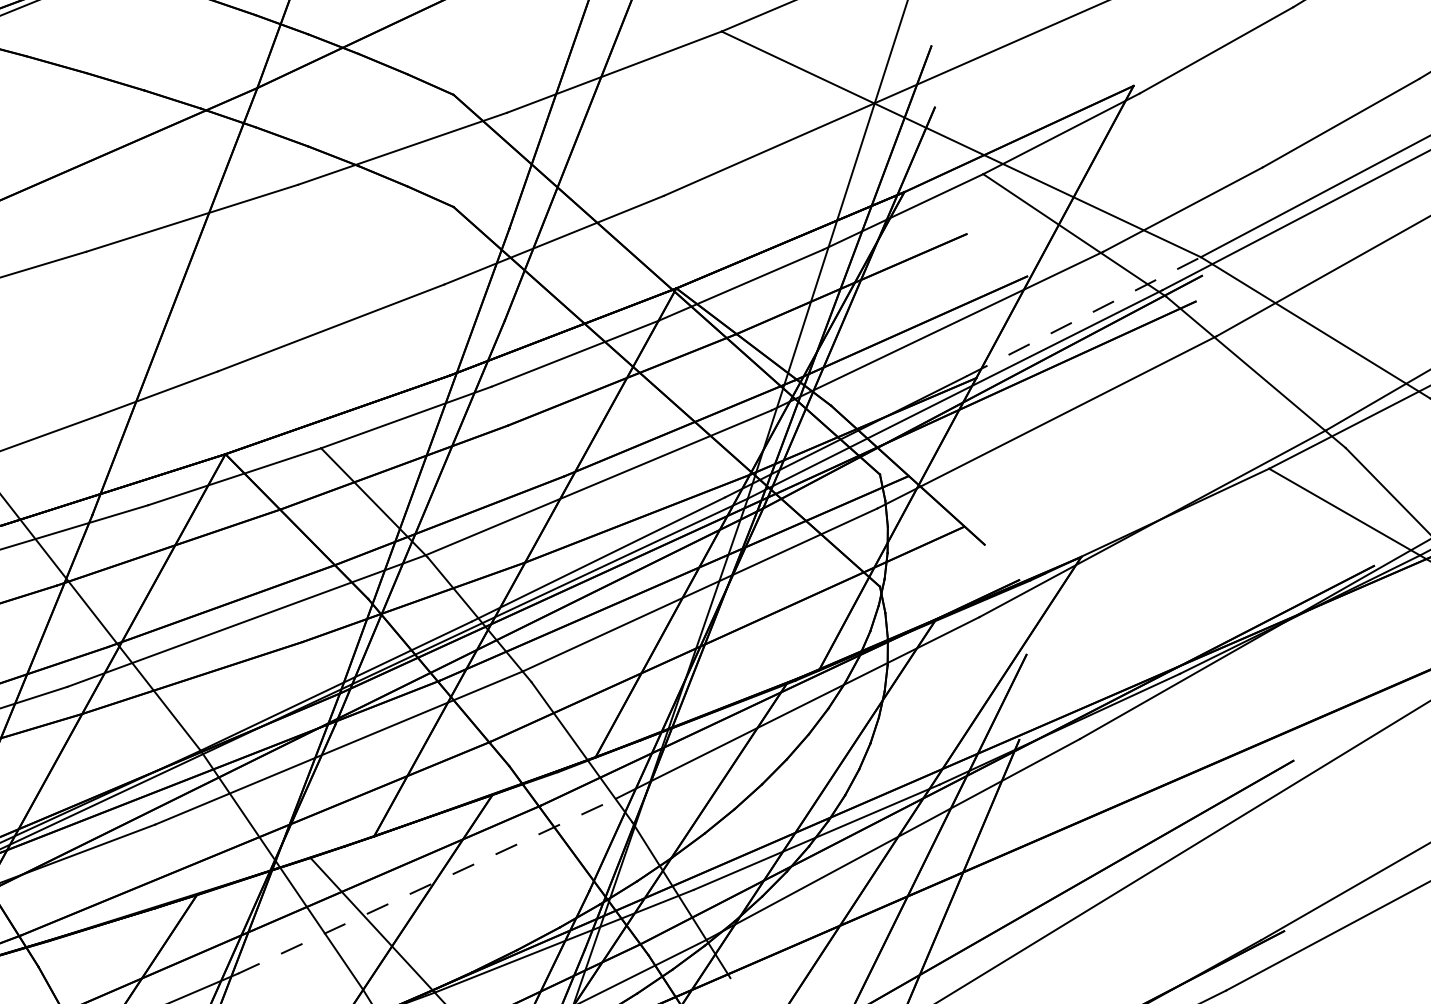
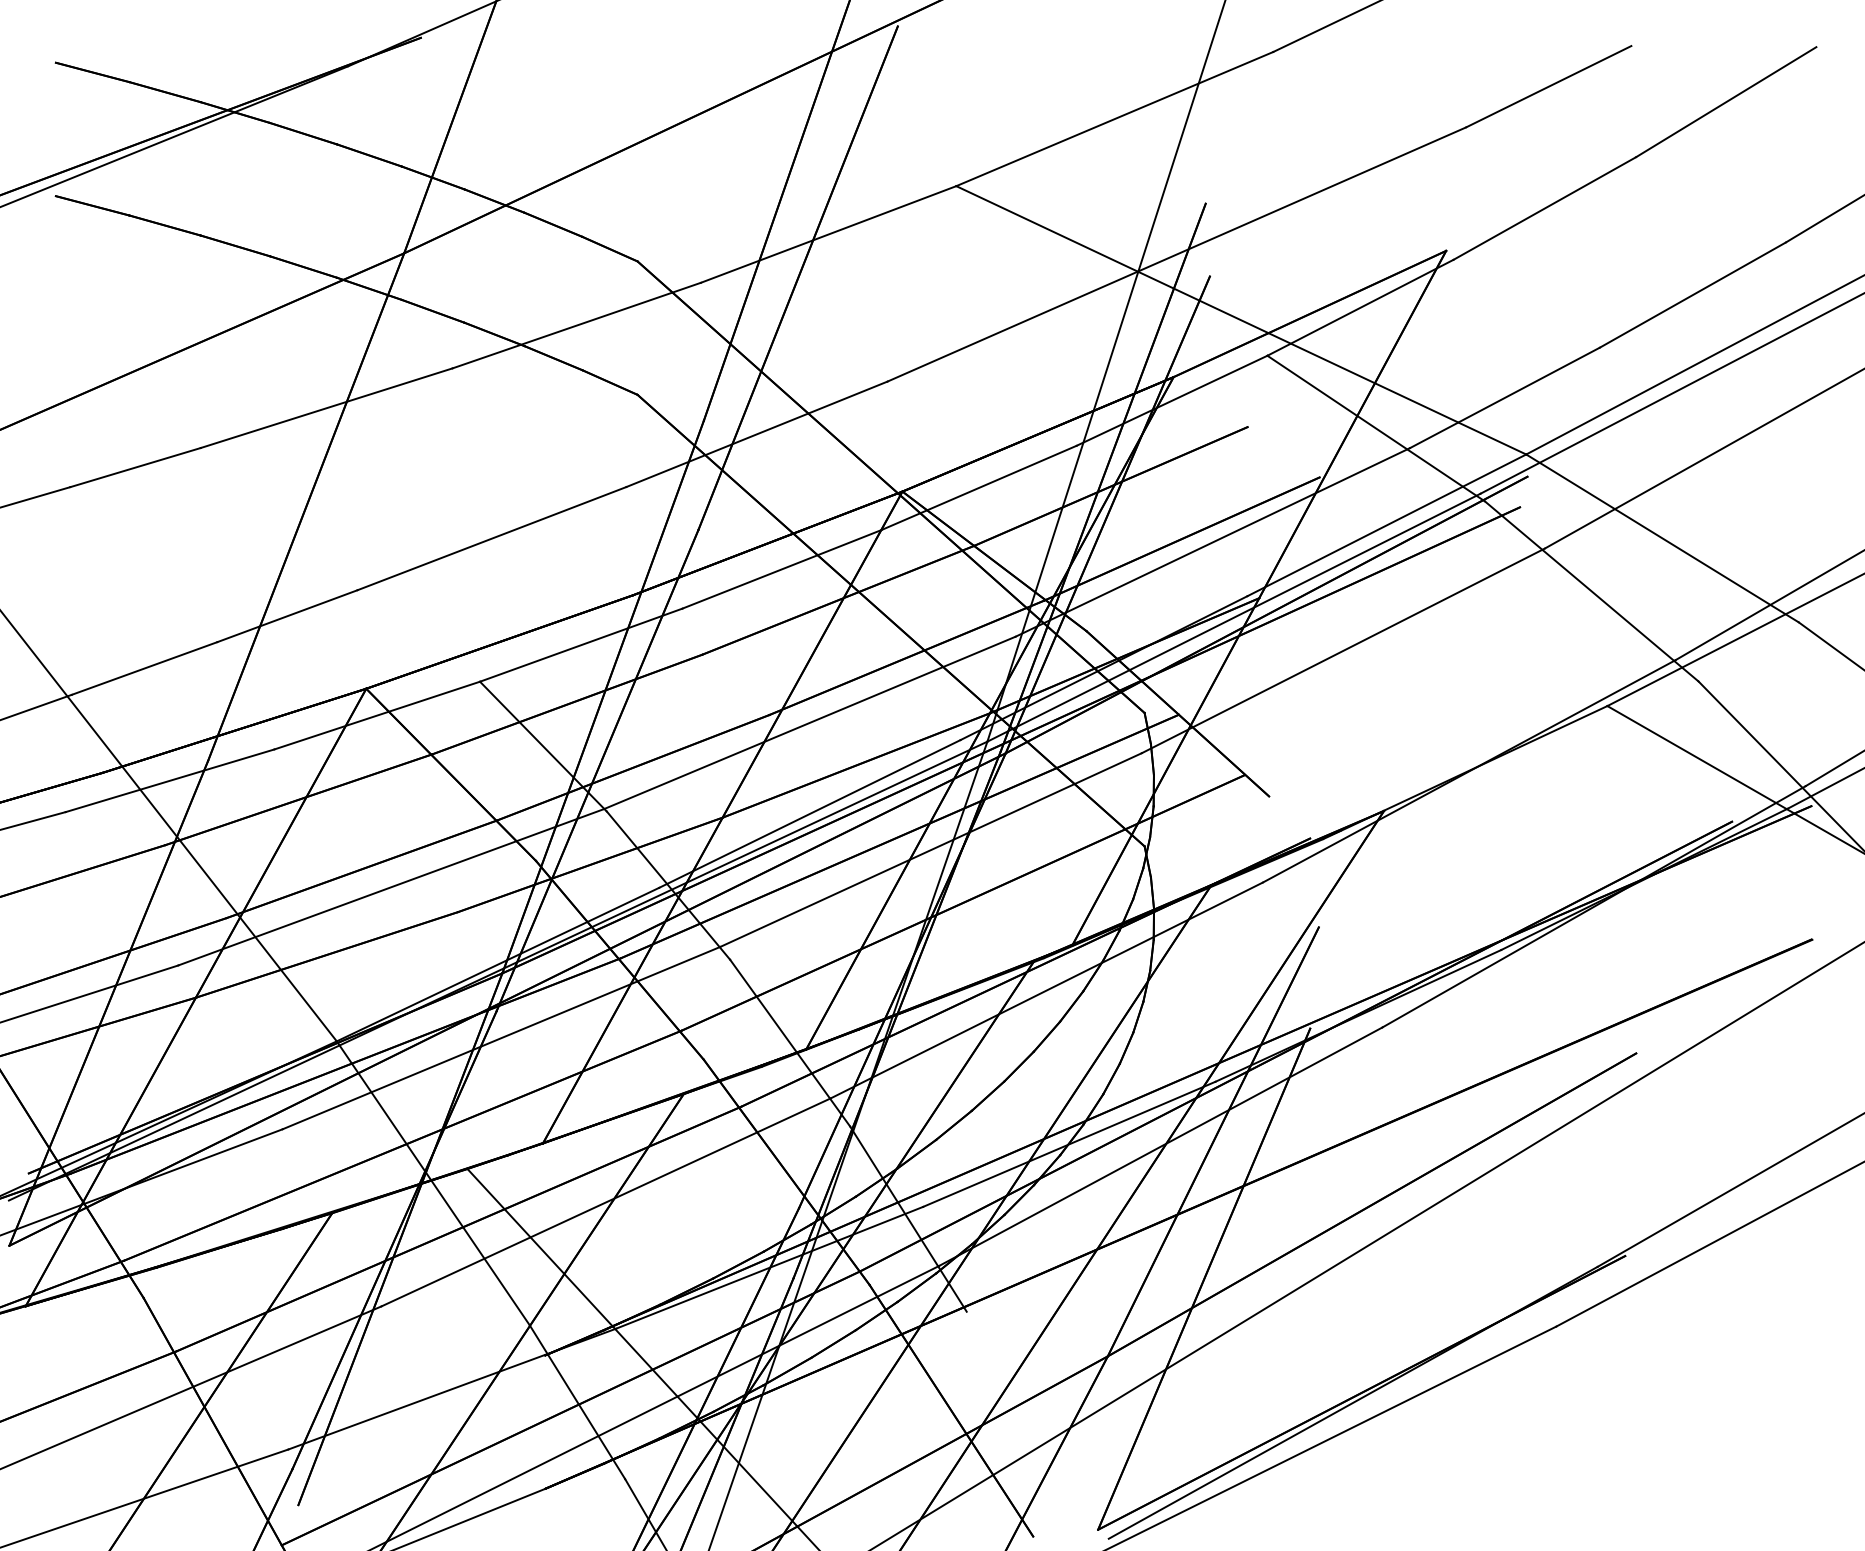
line: (1084, 316) -> (1387, 525), dashed -> solid
line: (427, 886) -> (606, 1202), dashed -> solid

